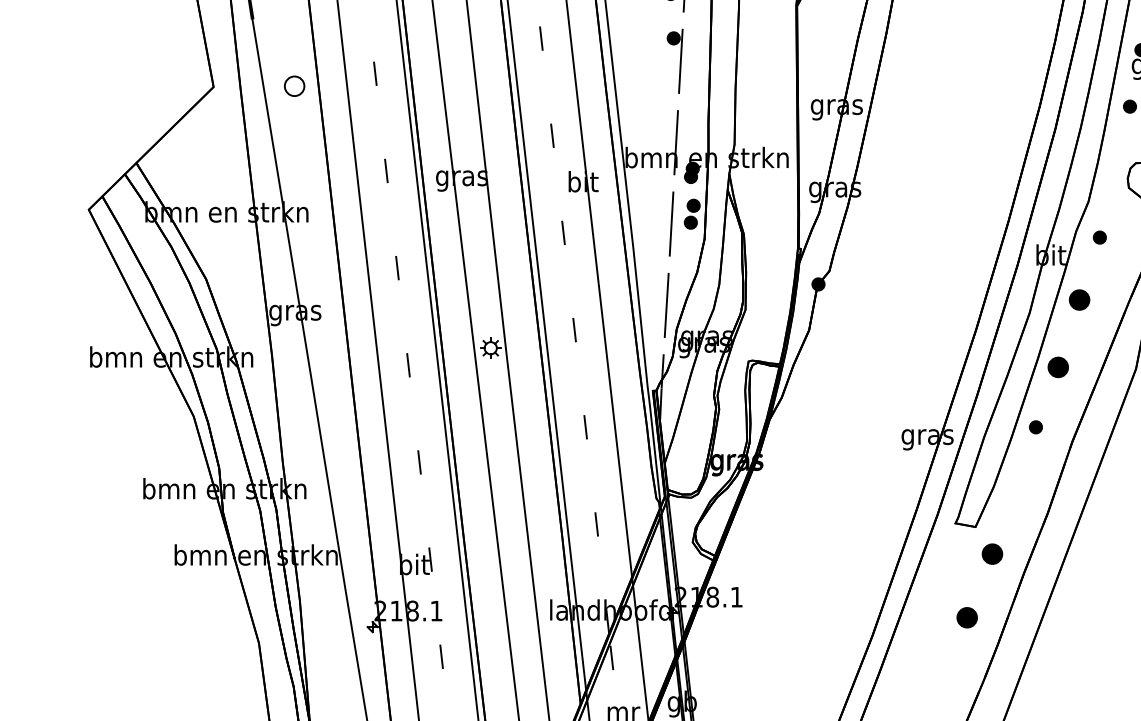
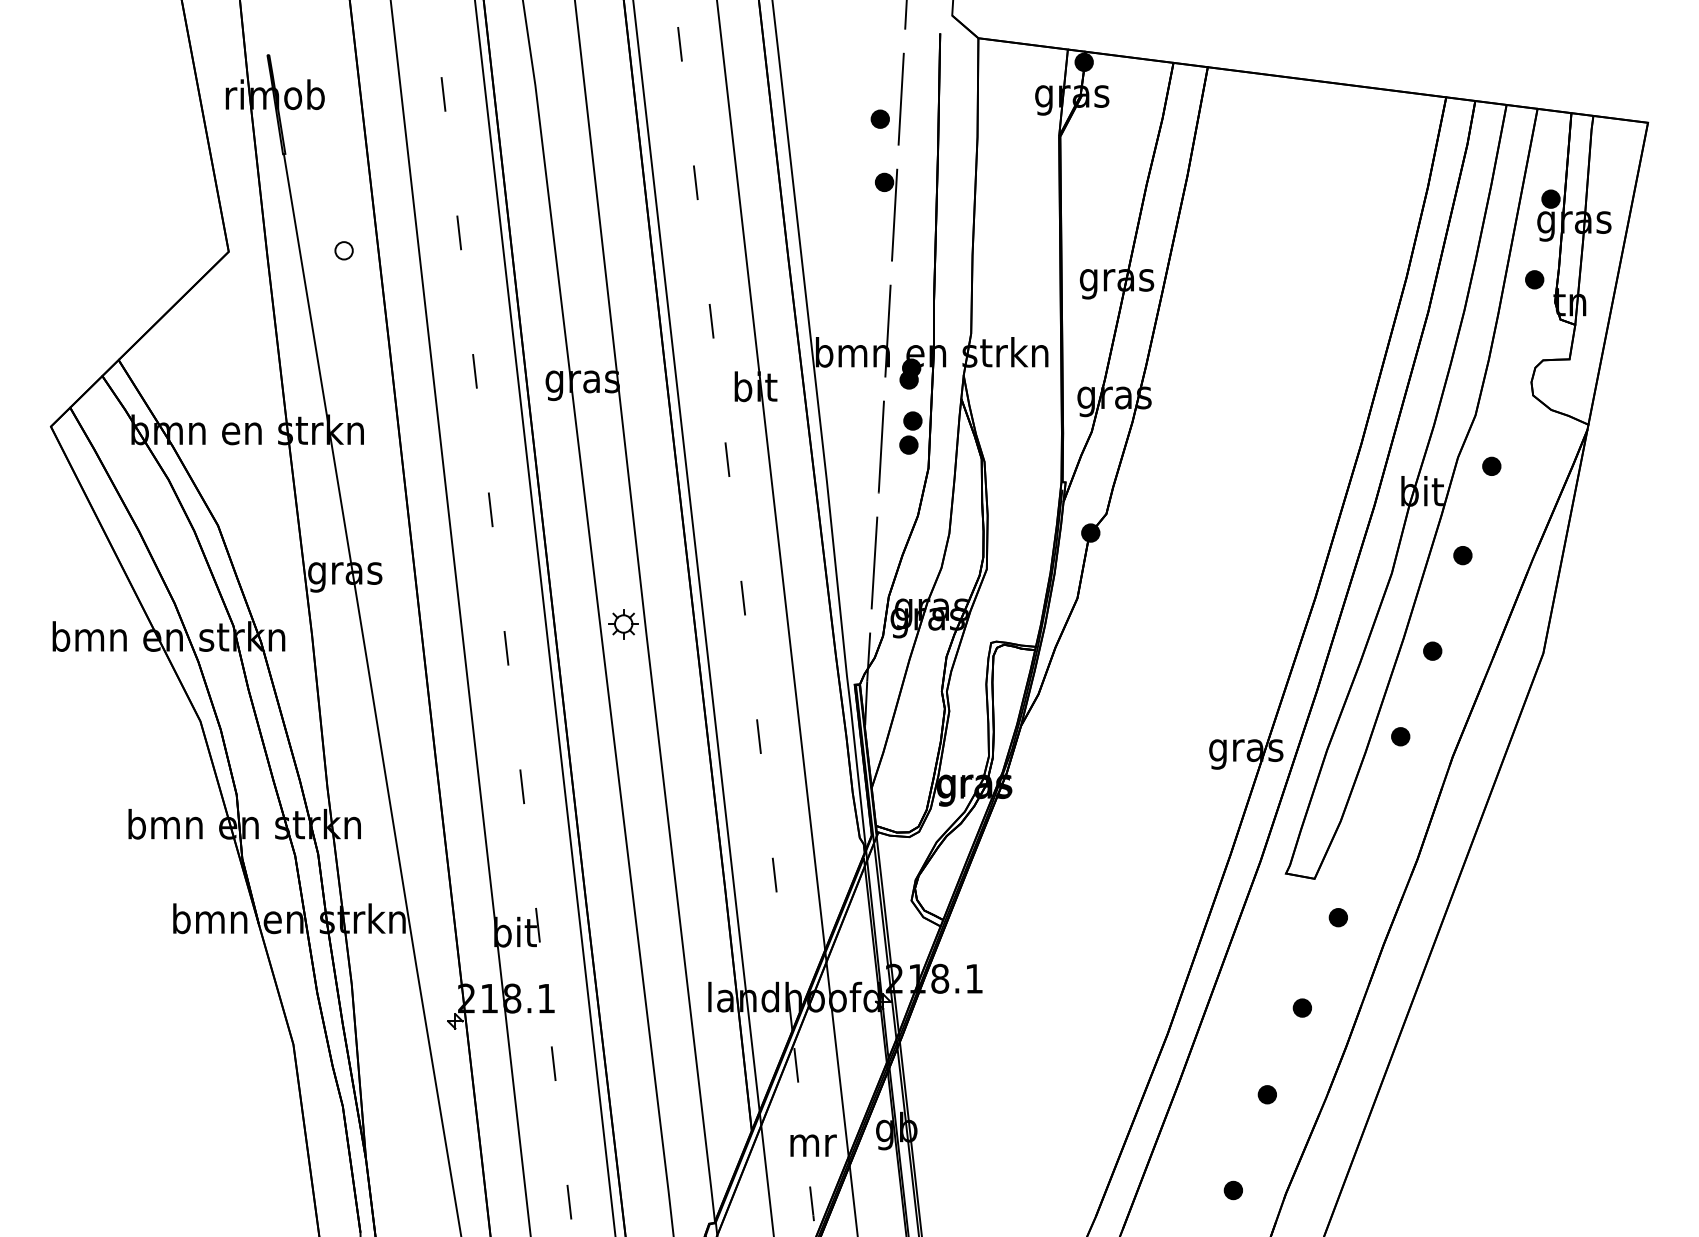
part: (294, 86) -> (343, 250), size x0.62
part: (1079, 300) -> (1462, 555), size x0.62
part: (1058, 366) -> (1432, 650), size x0.62
part: (991, 554) -> (1337, 917), size x0.62
part: (966, 617) -> (1301, 1007), size x0.62
part: (941, 678) -> (1266, 1094), added

